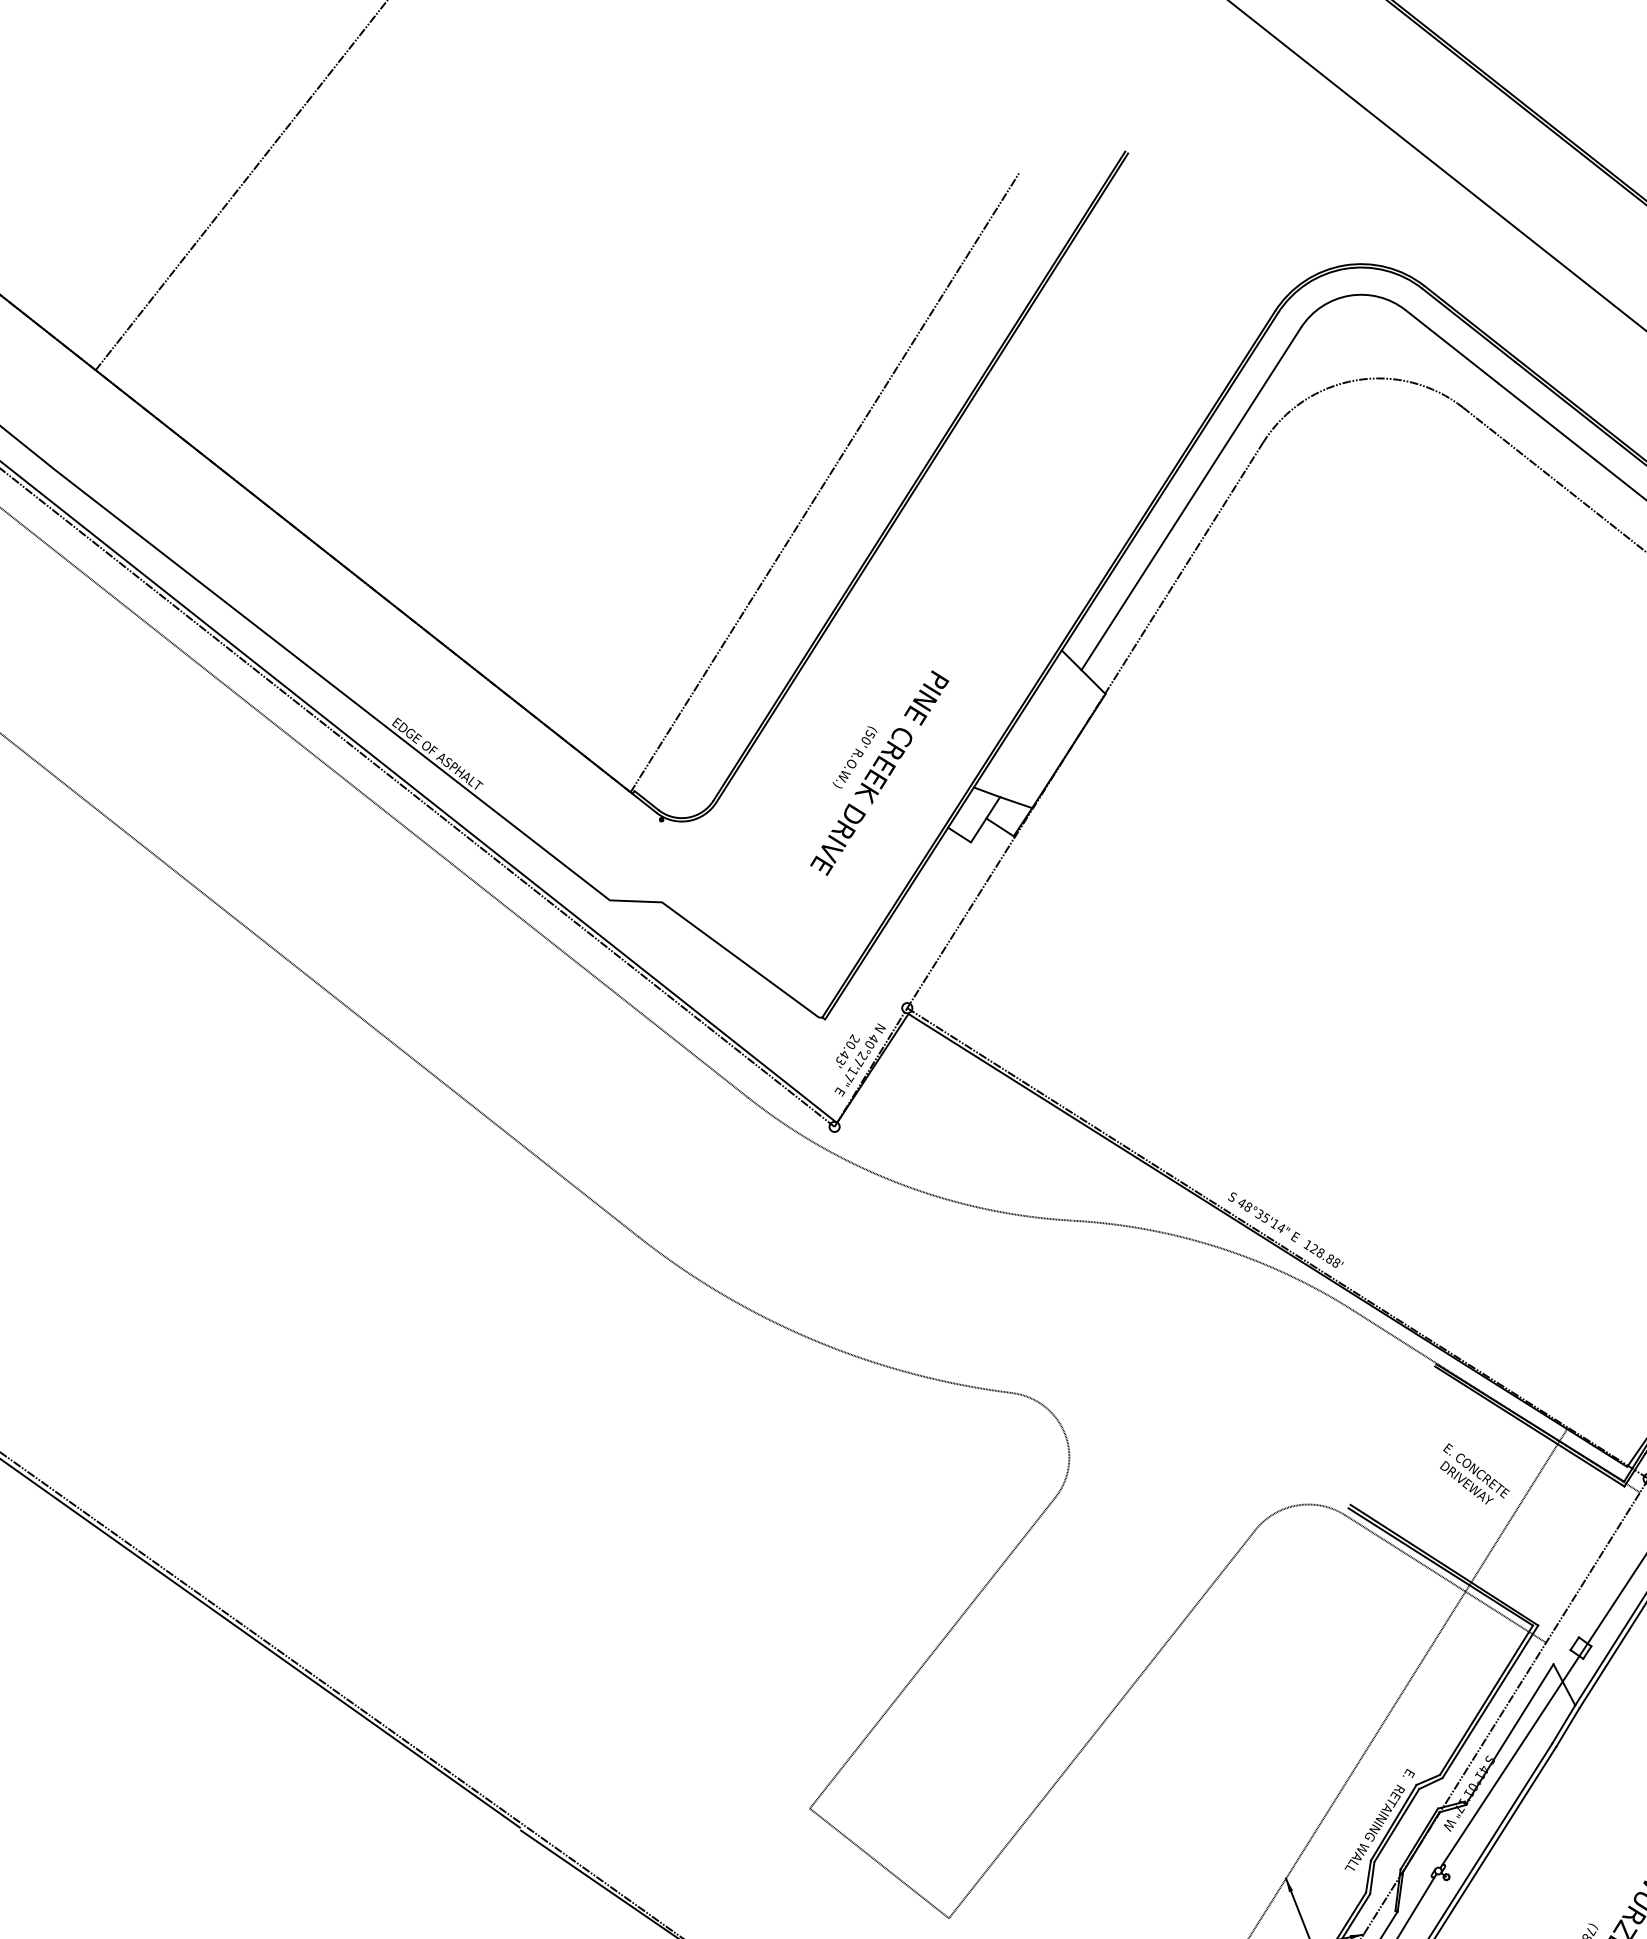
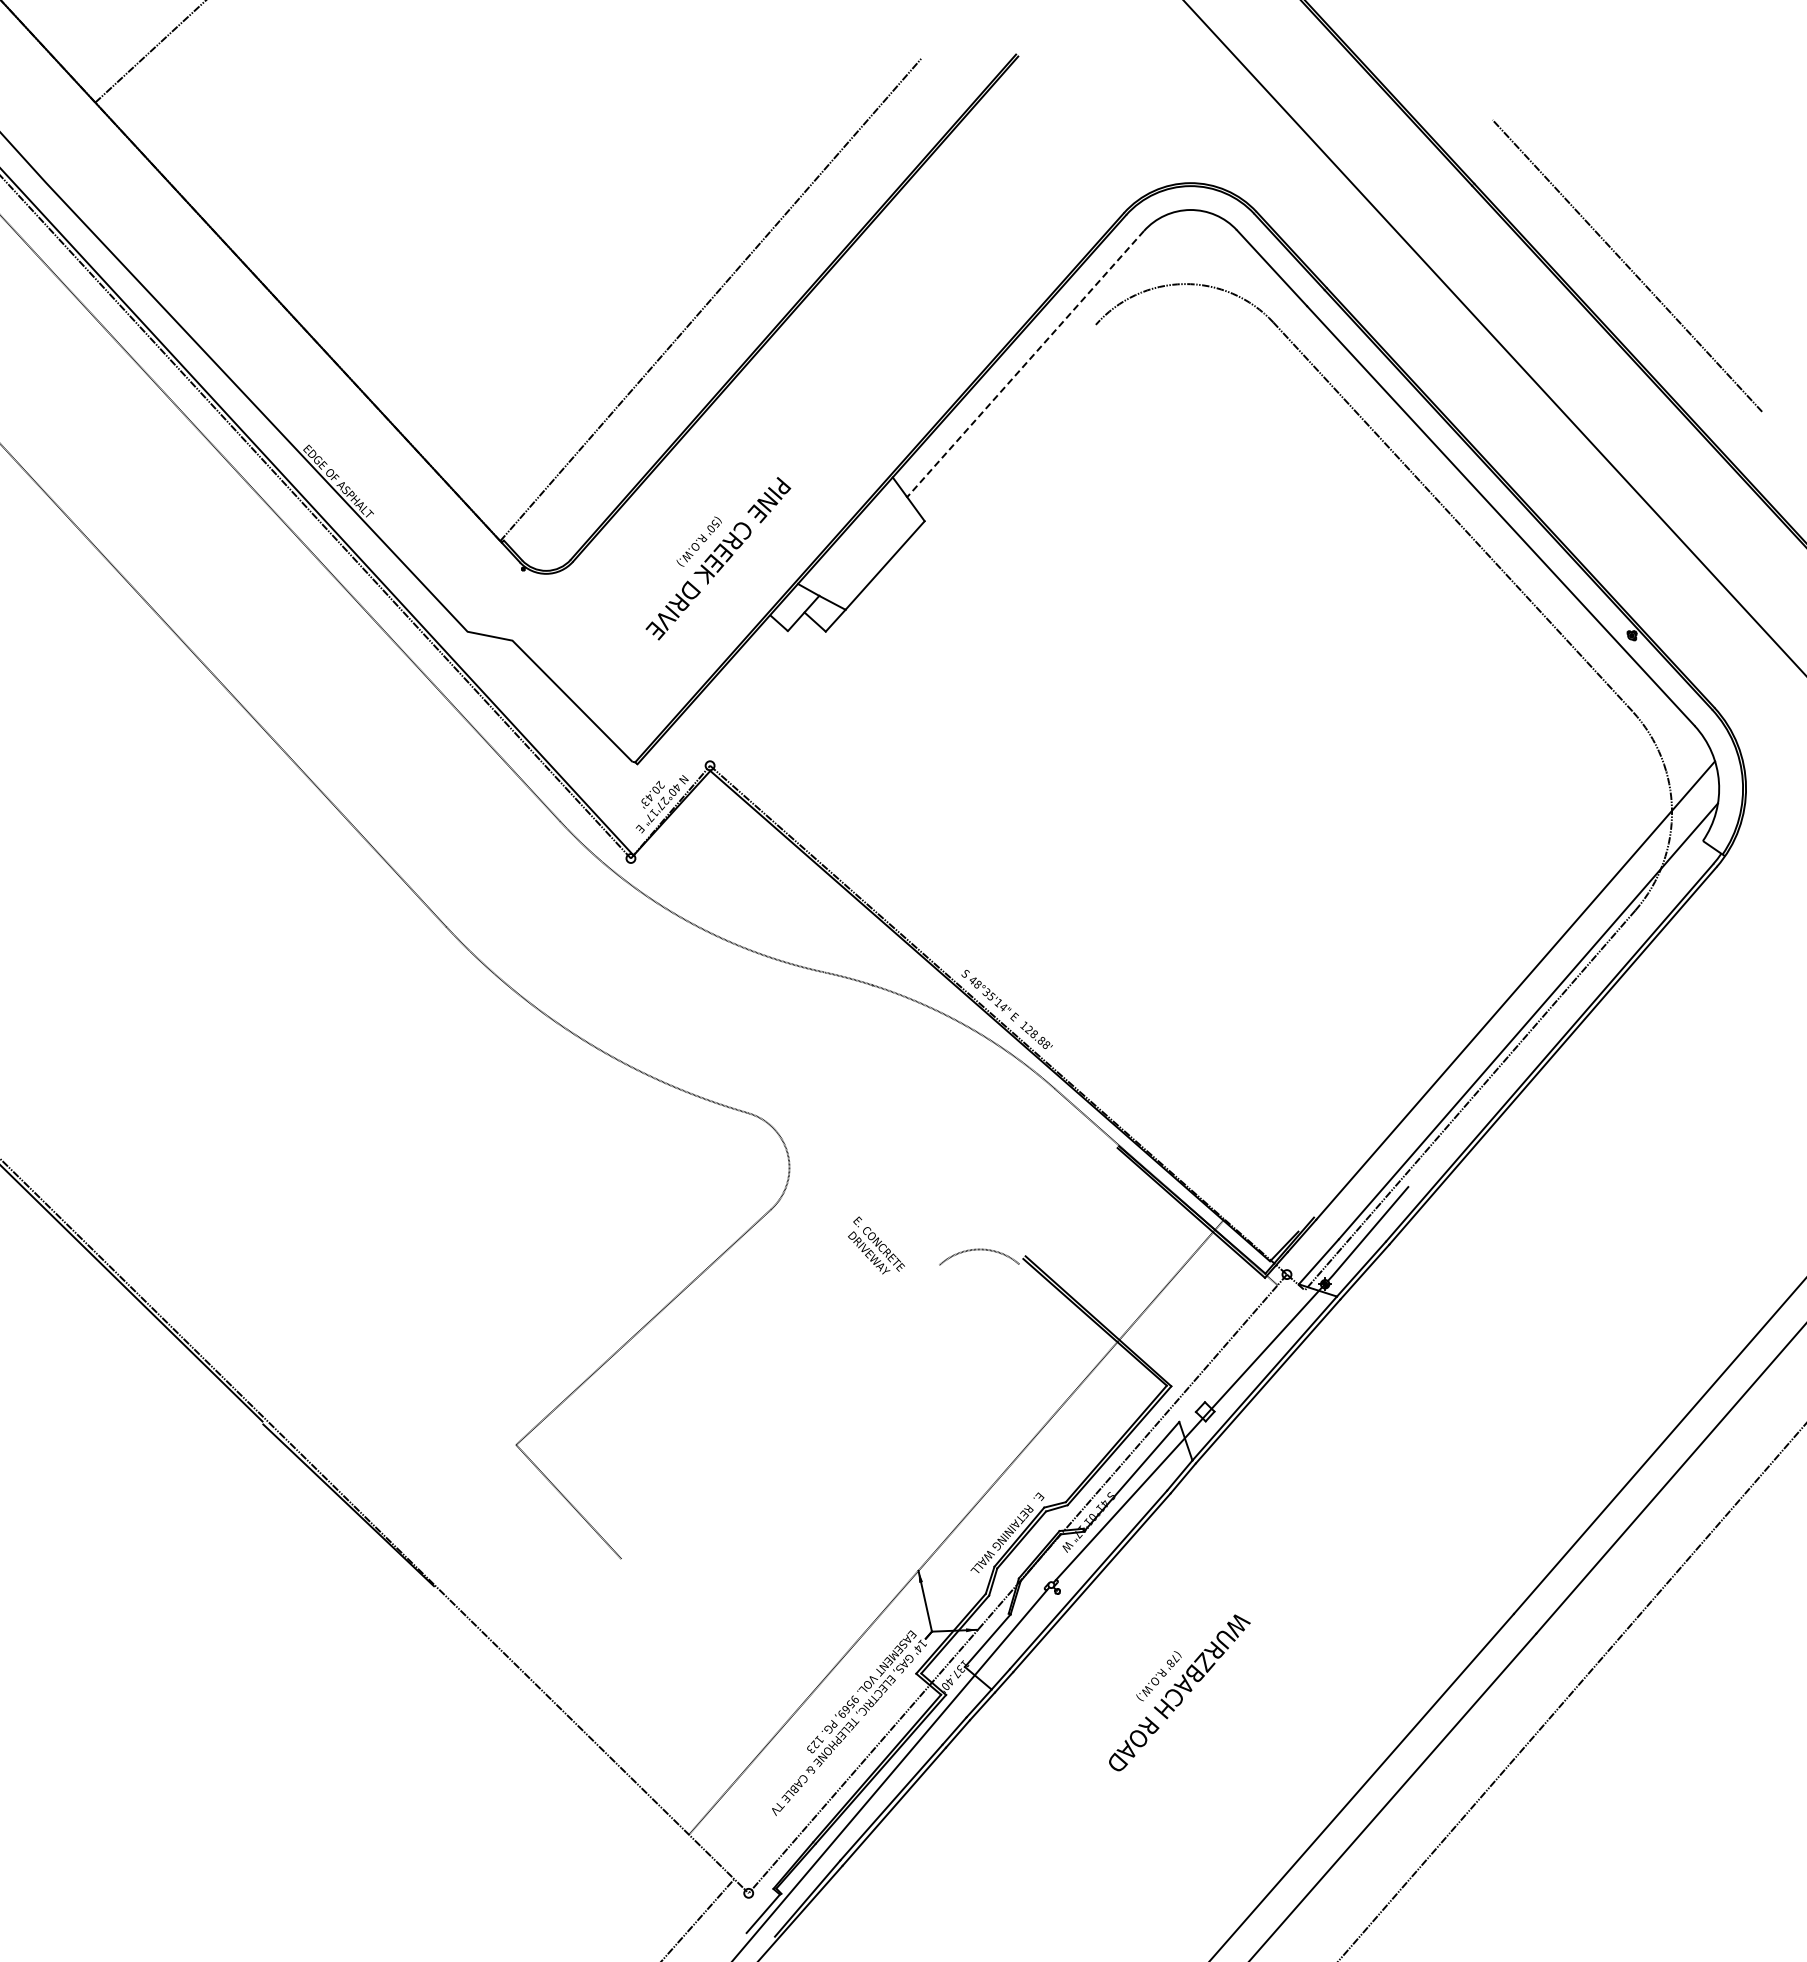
line: (1191, 499) -> (1025, 364), solid -> dashed
line: (1084, 724) -> (902, 544), removed
text: (1473, 1472) -> (876, 1245), moved
line: (1445, 1579) -> (1097, 1333), removed
line: (1101, 1723) -> (780, 1411), removed

